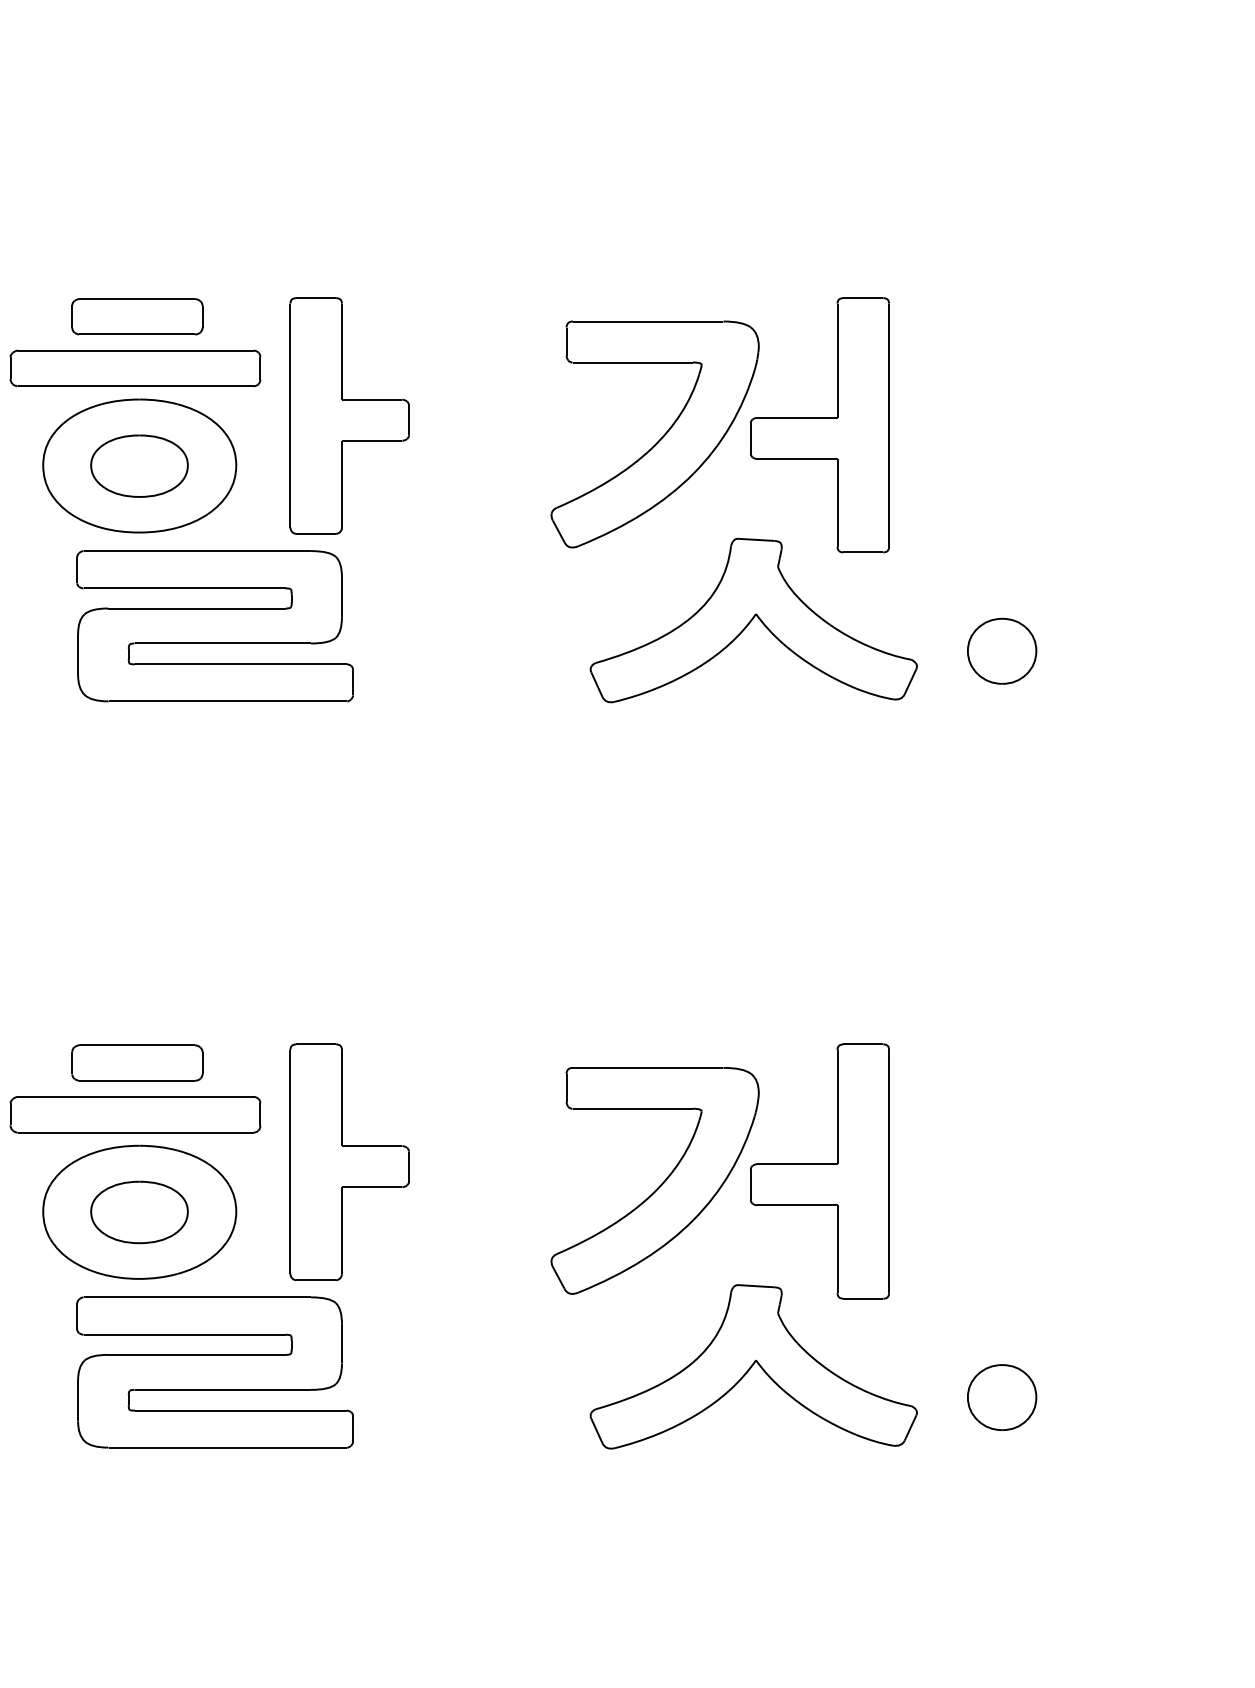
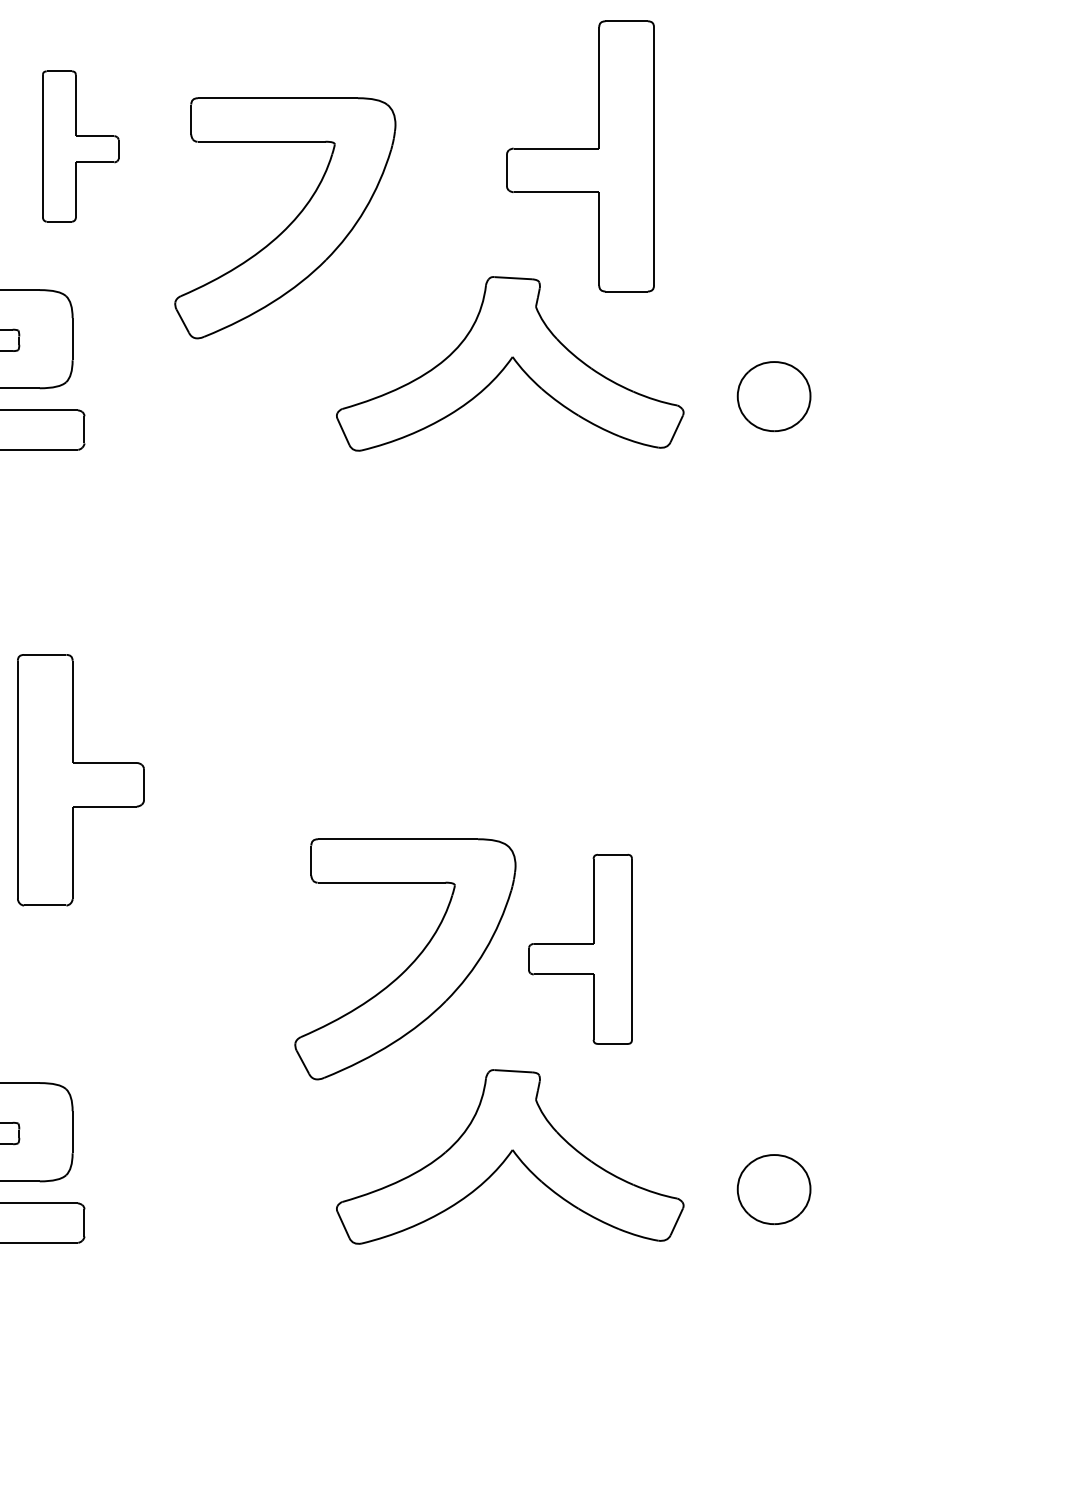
part: (349, 415) -> (80, 146), size x0.6
part: (659, 439) -> (289, 223), moved
part: (349, 1162) -> (80, 780), moved
part: (819, 1171) -> (580, 949), size x0.7

